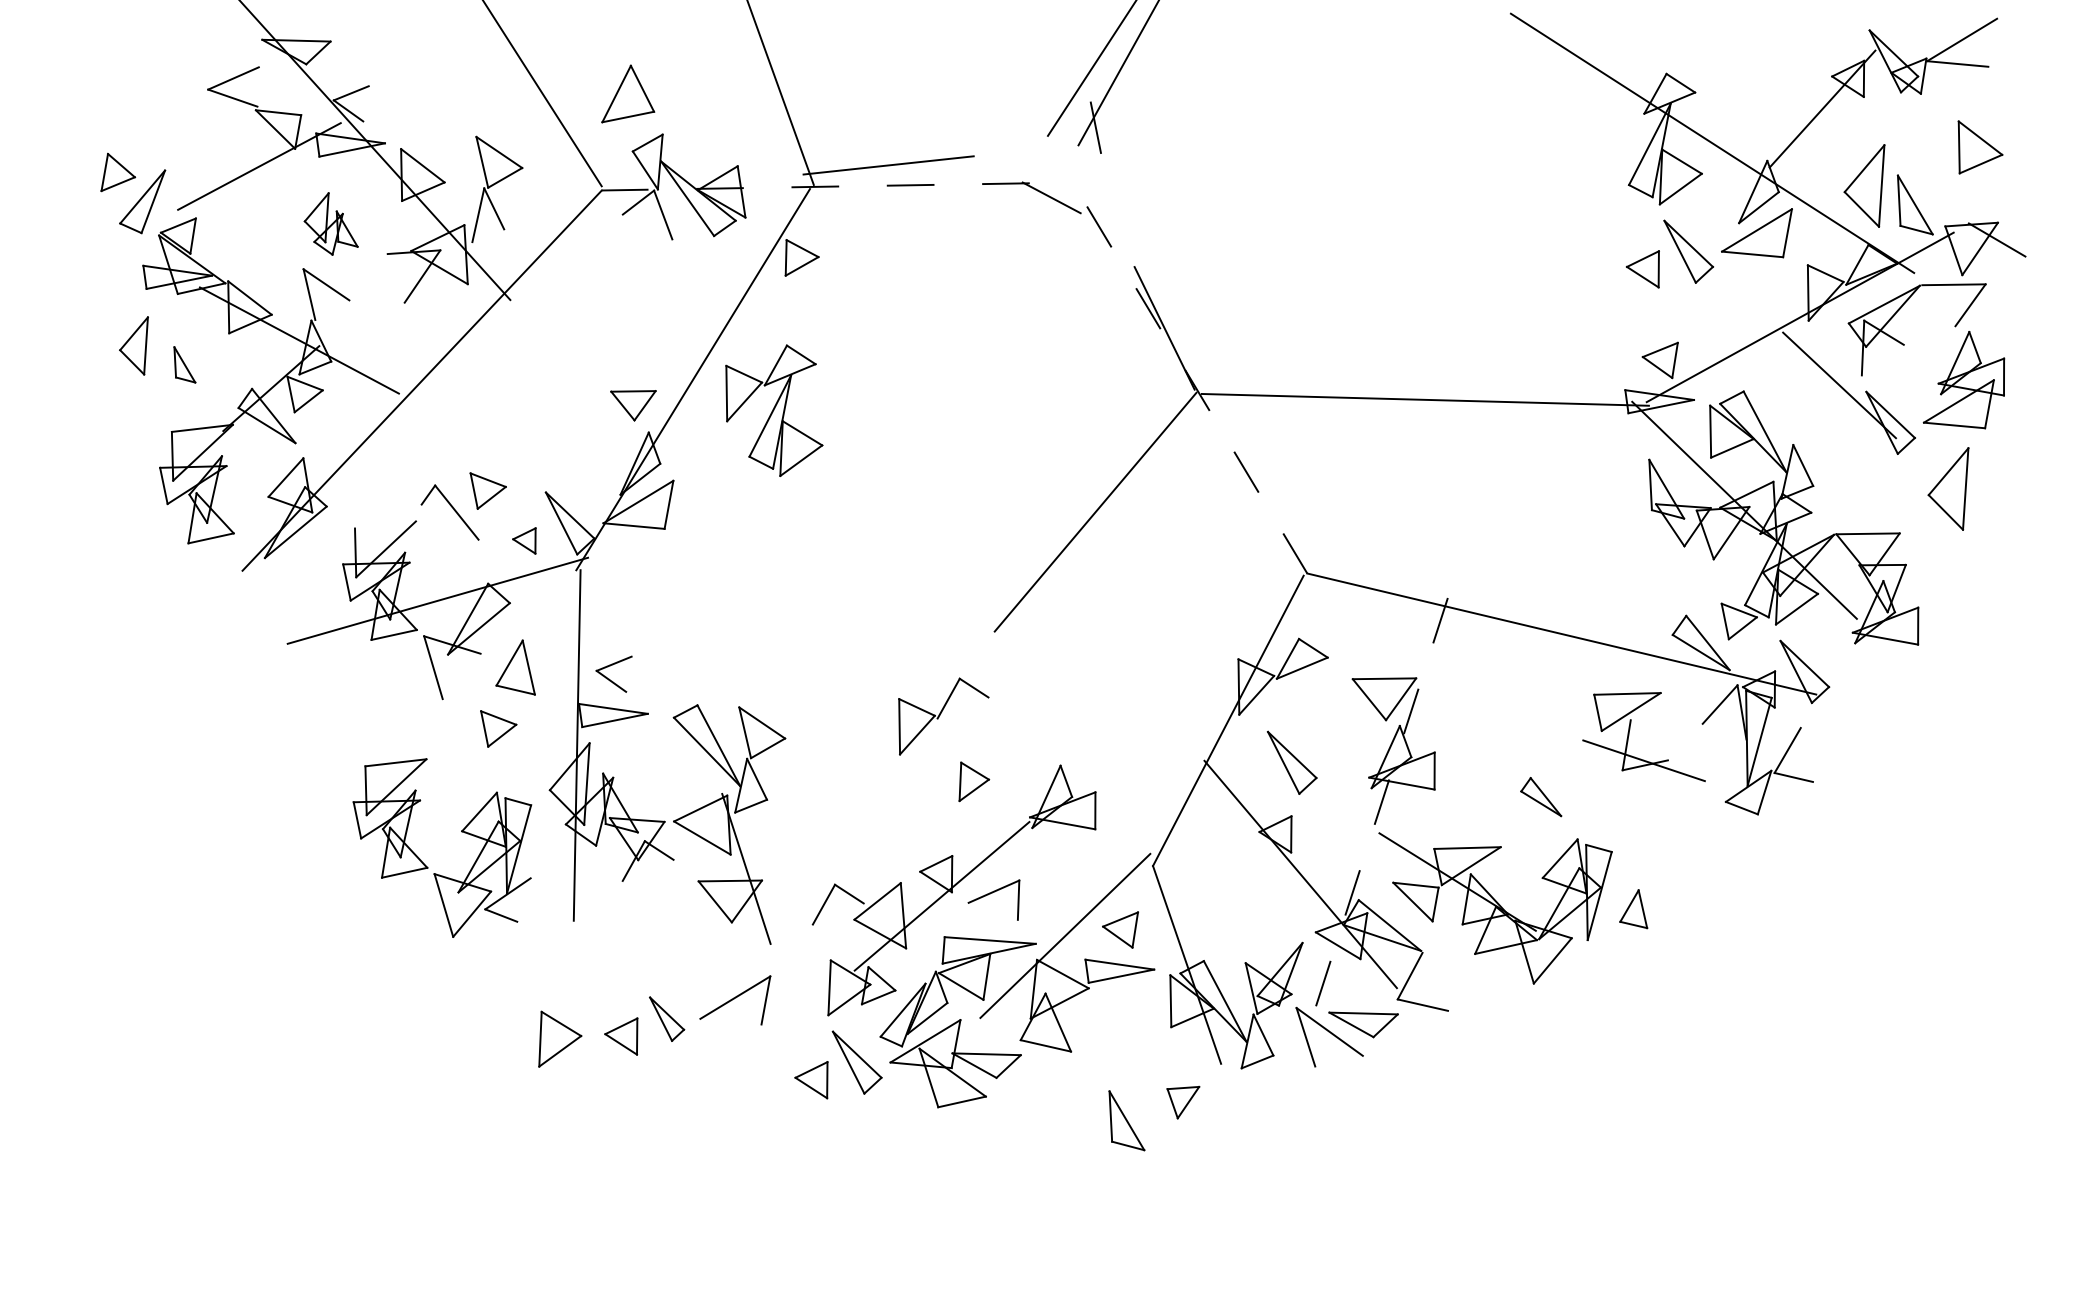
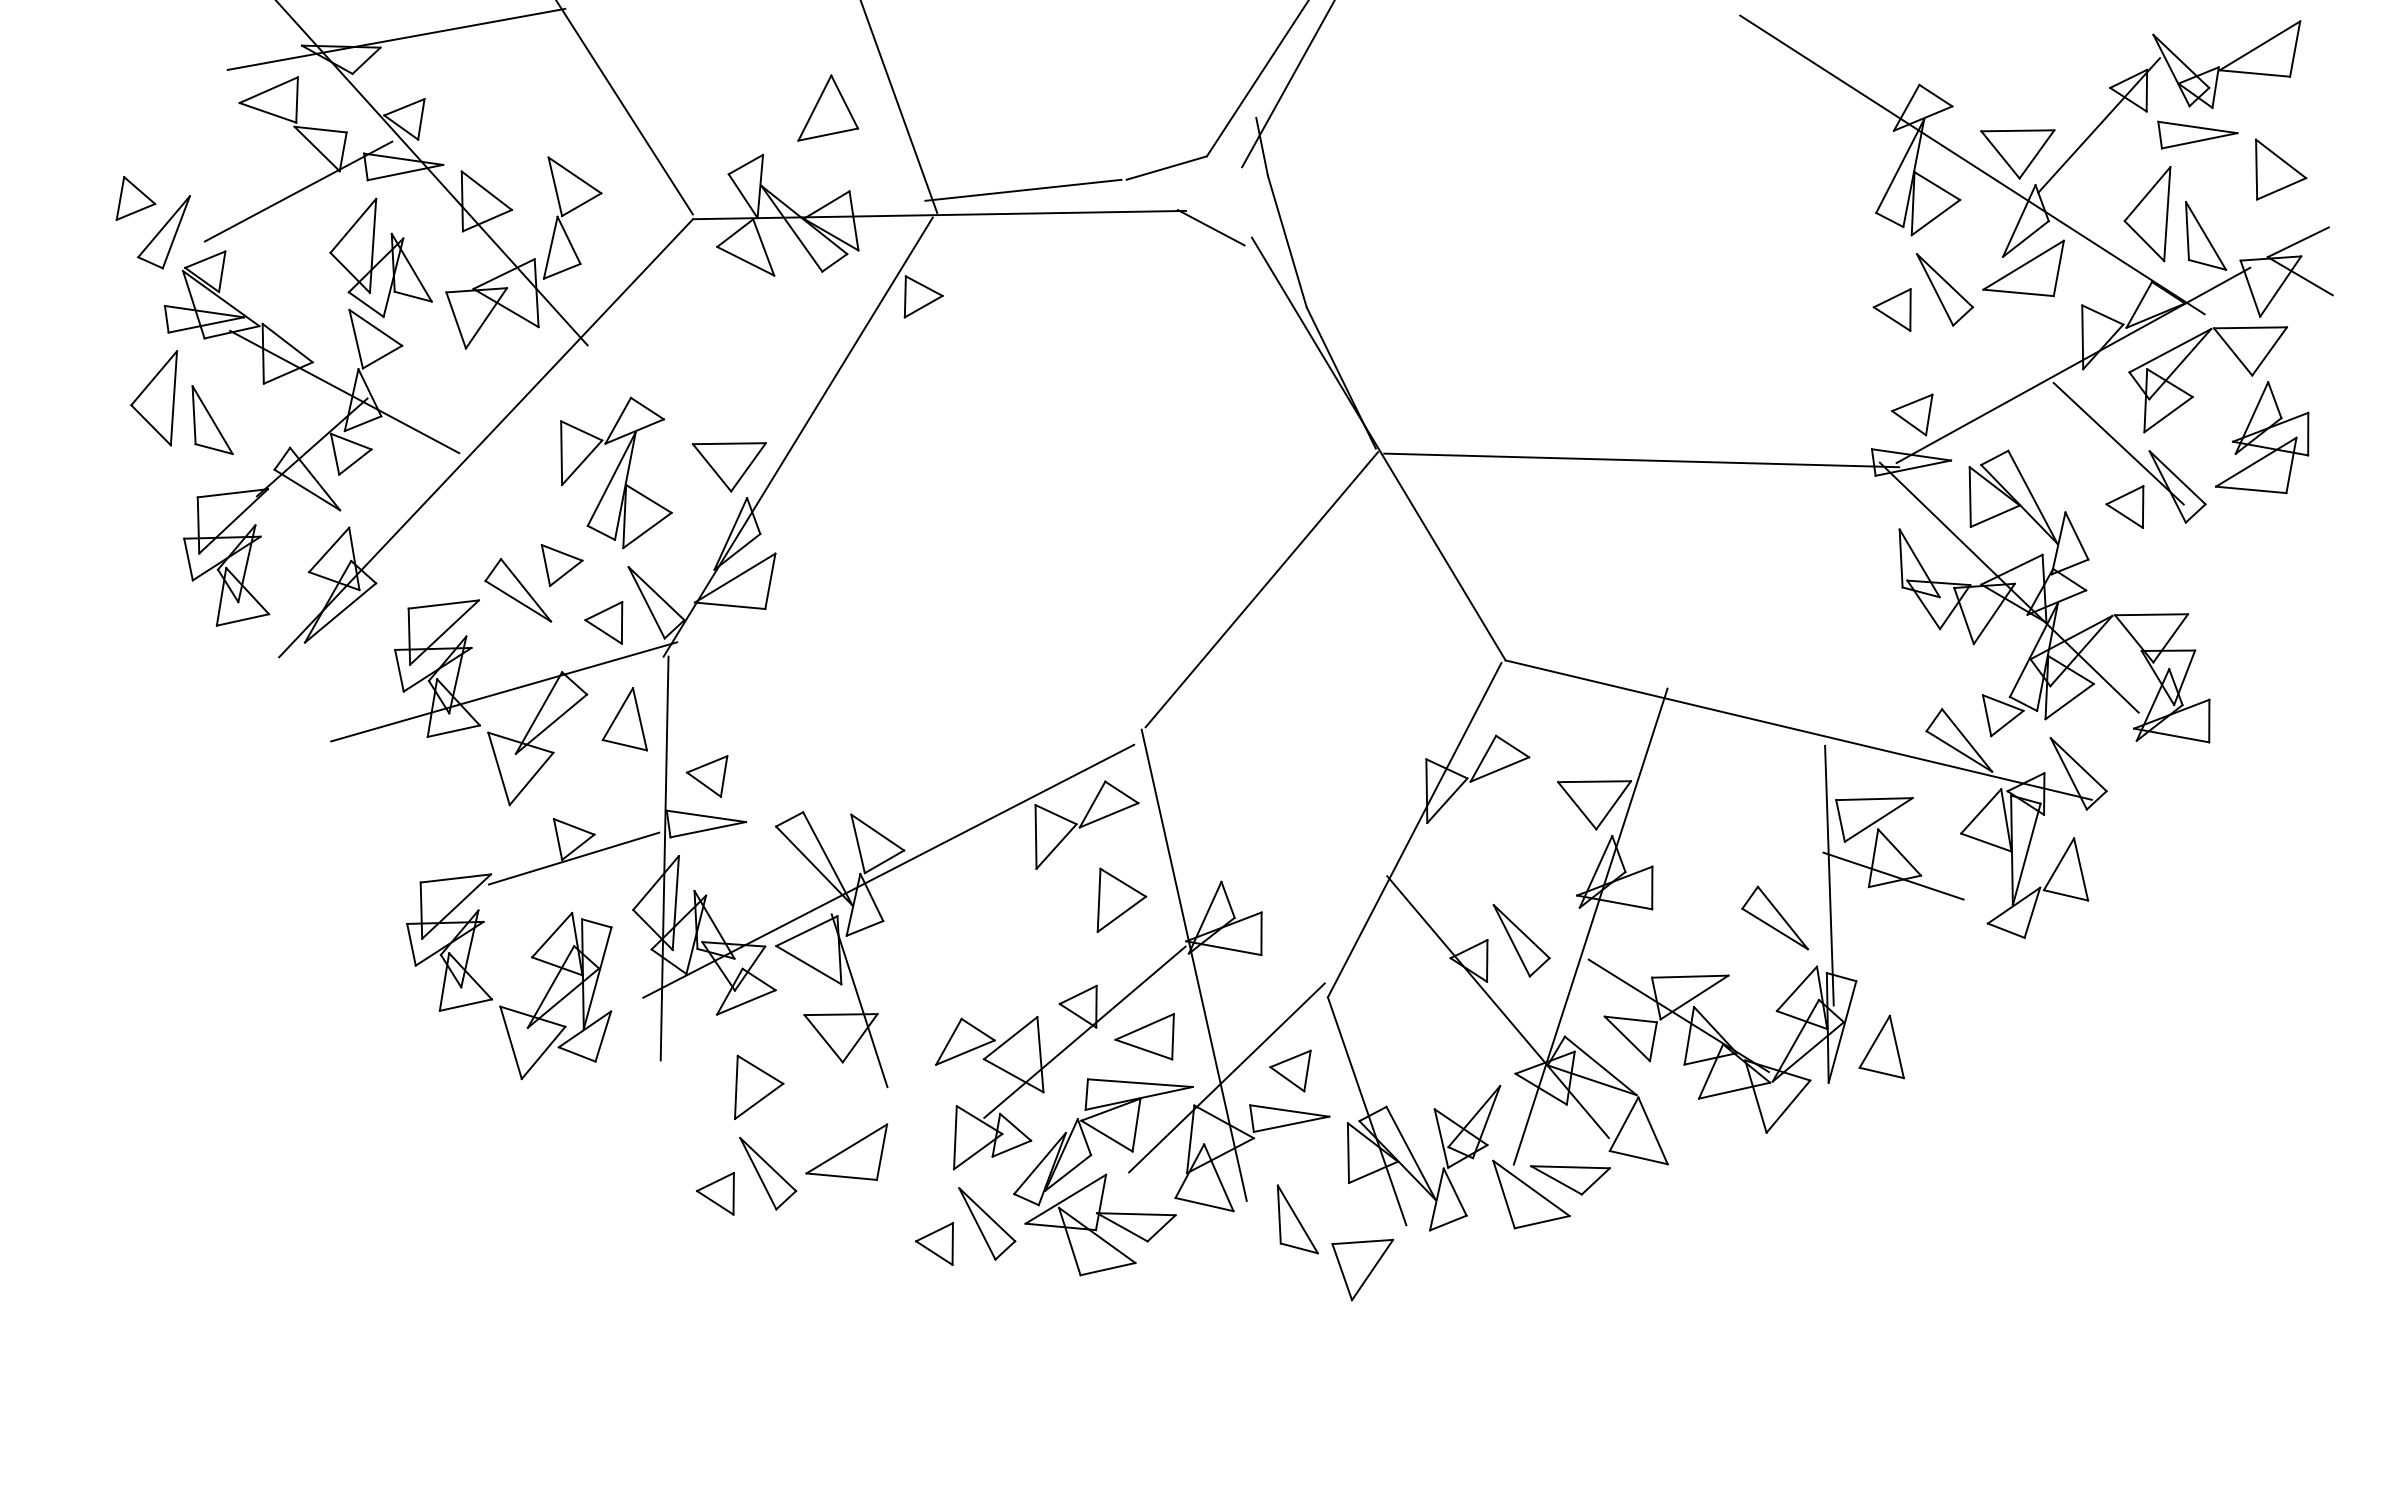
line: (344, 33) -> (396, 38), added
line: (1992, 42) -> (2294, 48), added
line: (257, 86) -> (296, 99), added
part: (628, 93) -> (828, 107), moved
line: (365, 103) -> (420, 119), added
part: (1908, 117) -> (2198, 135), added
part: (1751, 134) -> (2017, 154), added
line: (1012, 145) -> (1166, 167), added
line: (815, 186) -> (939, 214), dashed -> solid
line: (1117, 209) -> (1287, 241), added
line: (1995, 210) -> (2298, 242), added
part: (331, 223) -> (381, 257), size x1.67
line: (647, 226) -> (745, 260), added
line: (488, 235) -> (562, 271), added
line: (395, 278) -> (455, 320), added
line: (1938, 305) -> (2232, 351), added
line: (332, 310) -> (382, 357), added
part: (133, 345) -> (153, 397), size x1.43
line: (1882, 359) -> (2168, 413), added
part: (184, 364) -> (212, 419), size x1.67
line: (1197, 390) -> (1379, 449), dashed -> solid
part: (633, 405) -> (729, 466), size x1.43
part: (774, 410) -> (616, 472), moved
part: (1844, 440) -> (2124, 507), added
part: (1948, 488) -> (2244, 562), removed
line: (449, 521) -> (517, 600), added
line: (385, 524) -> (443, 603), added
part: (524, 540) -> (603, 622), size x1.43
part: (515, 667) -> (624, 719), moved
line: (628, 673) -> (723, 775), added
line: (461, 676) -> (531, 779), added
line: (962, 707) -> (1108, 814), added
line: (1724, 731) -> (1986, 842), added
line: (1648, 740) -> (1898, 852), added
line: (498, 745) -> (573, 858), added
line: (1806, 754) -> (2080, 868), added
line: (771, 756) -> (888, 871), added
line: (1588, 760) -> (1829, 875), added
part: (1291, 762) -> (1520, 940), moved
part: (974, 781) -> (1122, 900), size x1.43
part: (1540, 796) -> (1774, 917), size x1.43
line: (1380, 805) -> (1589, 927), dashed -> solid
line: (1036, 837) -> (1193, 964), added
line: (647, 869) -> (745, 1001), added
line: (523, 899) -> (602, 1035), added
part: (1633, 909) -> (1881, 1047), size x1.43
line: (992, 910) -> (1143, 1048), added
line: (837, 913) -> (964, 1052), added
line: (1435, 981) -> (1653, 1130), added
part: (666, 1019) -> (767, 1174), size x1.43
line: (730, 1021) -> (841, 1176), added
part: (560, 1038) -> (759, 1086), moved
line: (1338, 1060) -> (1541, 1221), added
part: (1183, 1102) -> (1363, 1269), size x1.67
part: (1126, 1120) -> (1297, 1219), moved

